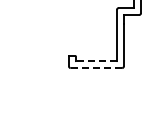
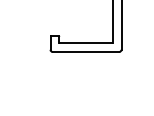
line: (95, 61) -> (84, 43), dashed -> solid
line: (96, 68) -> (86, 52), dashed -> solid

